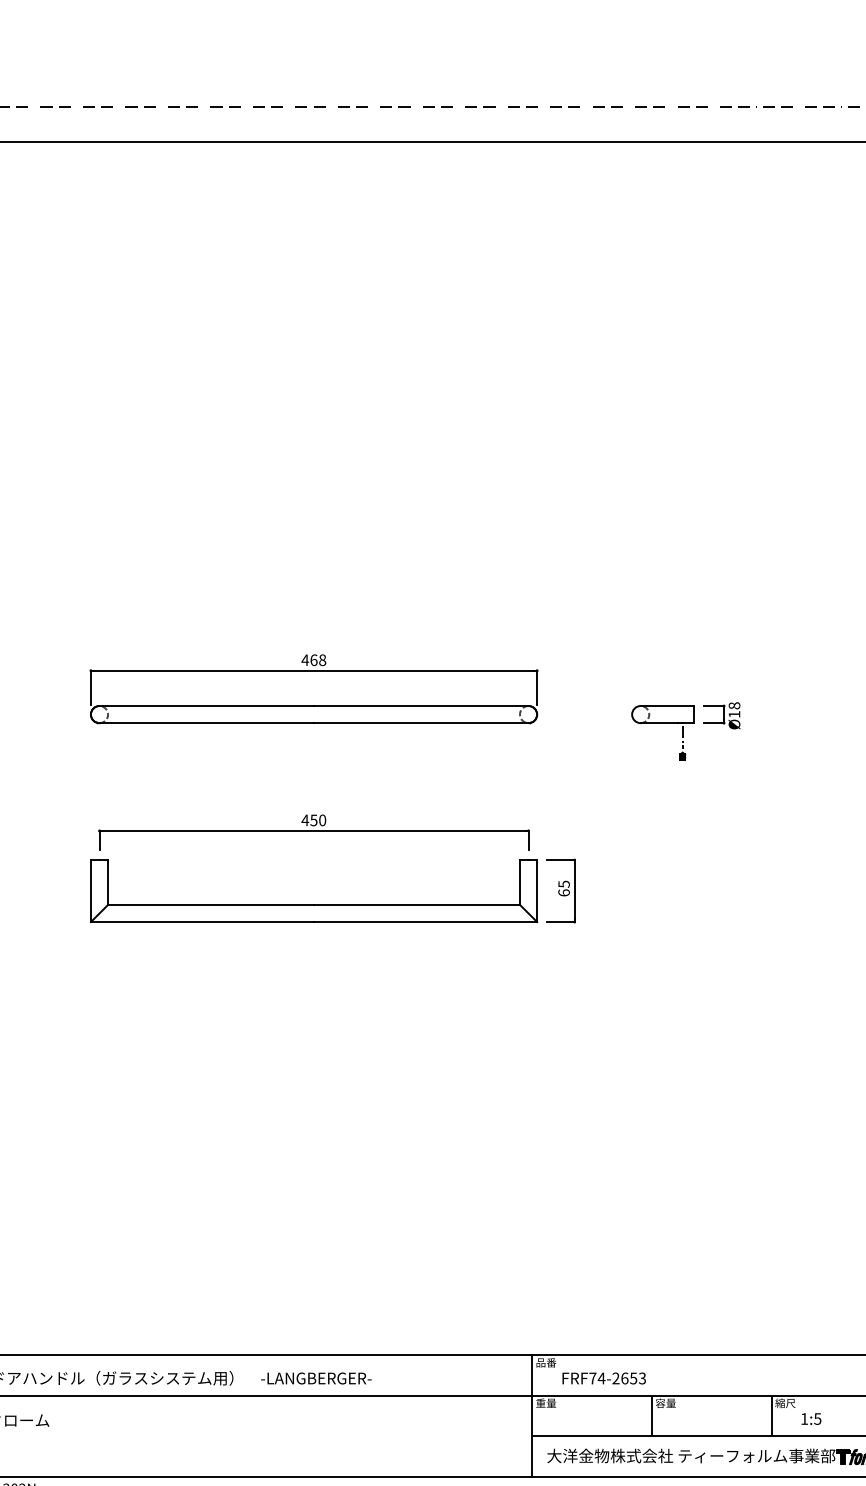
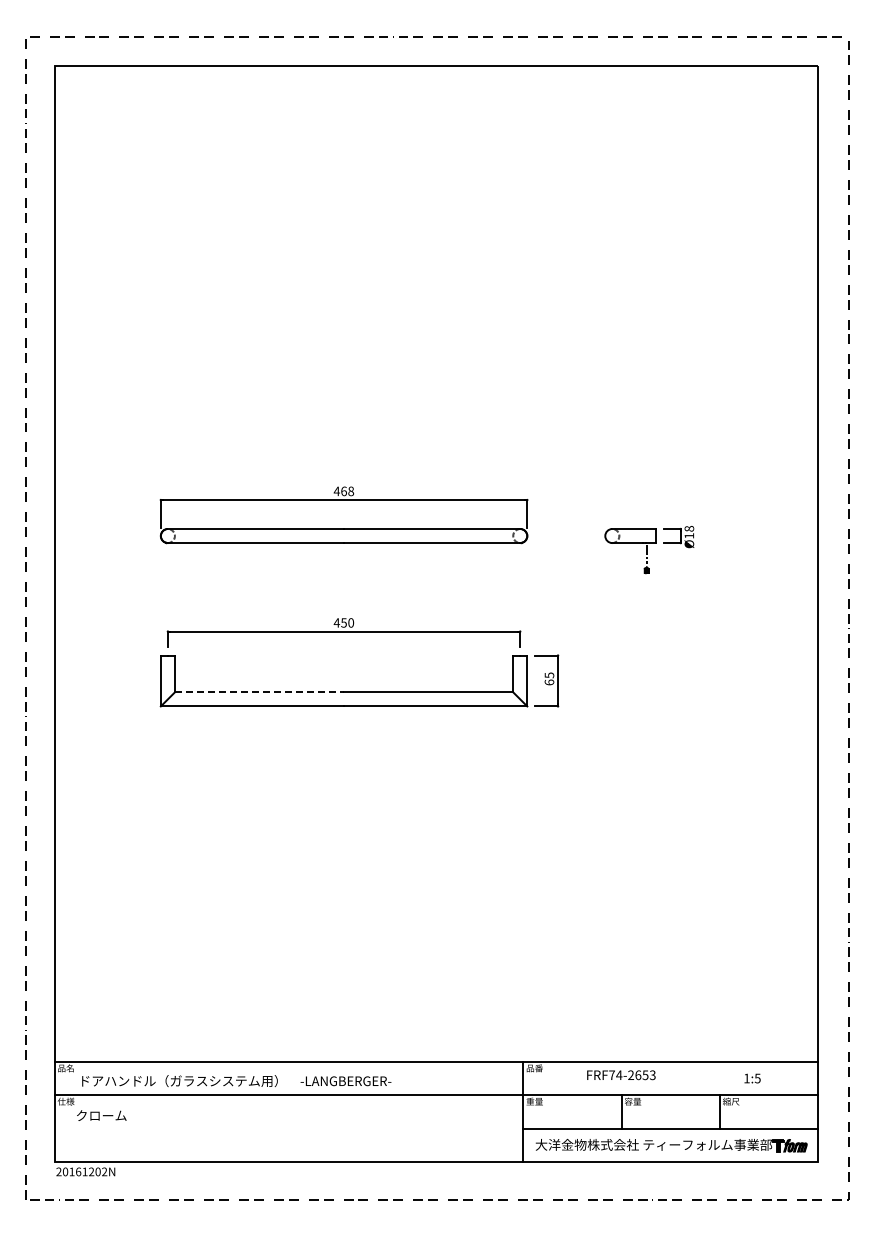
line: (211, 905) -> (259, 692), solid -> dashed
text: (604, 1378) -> (621, 1075), moved
text: (811, 1418) -> (752, 1078), moved

